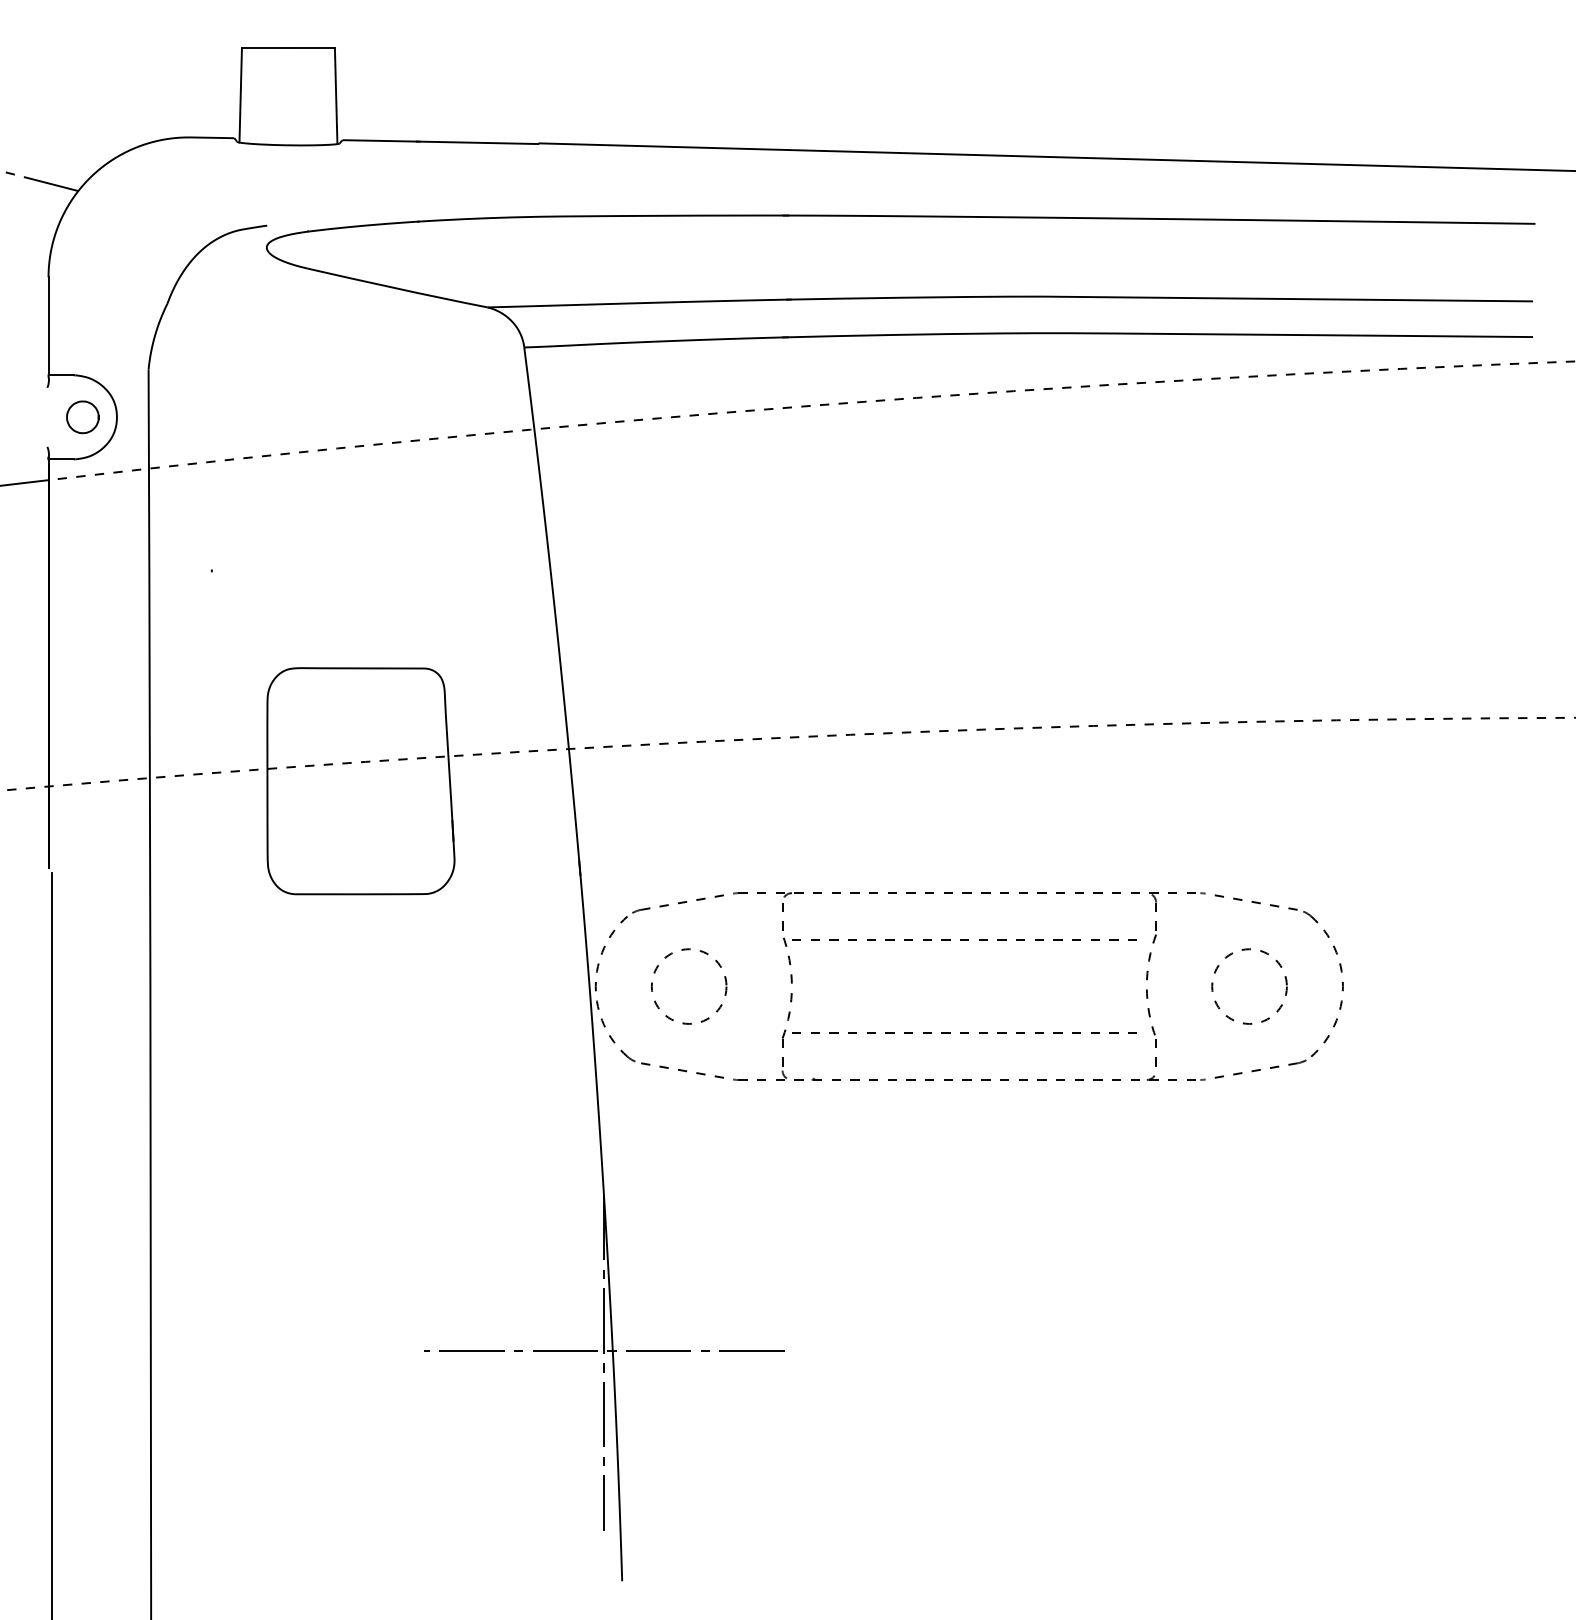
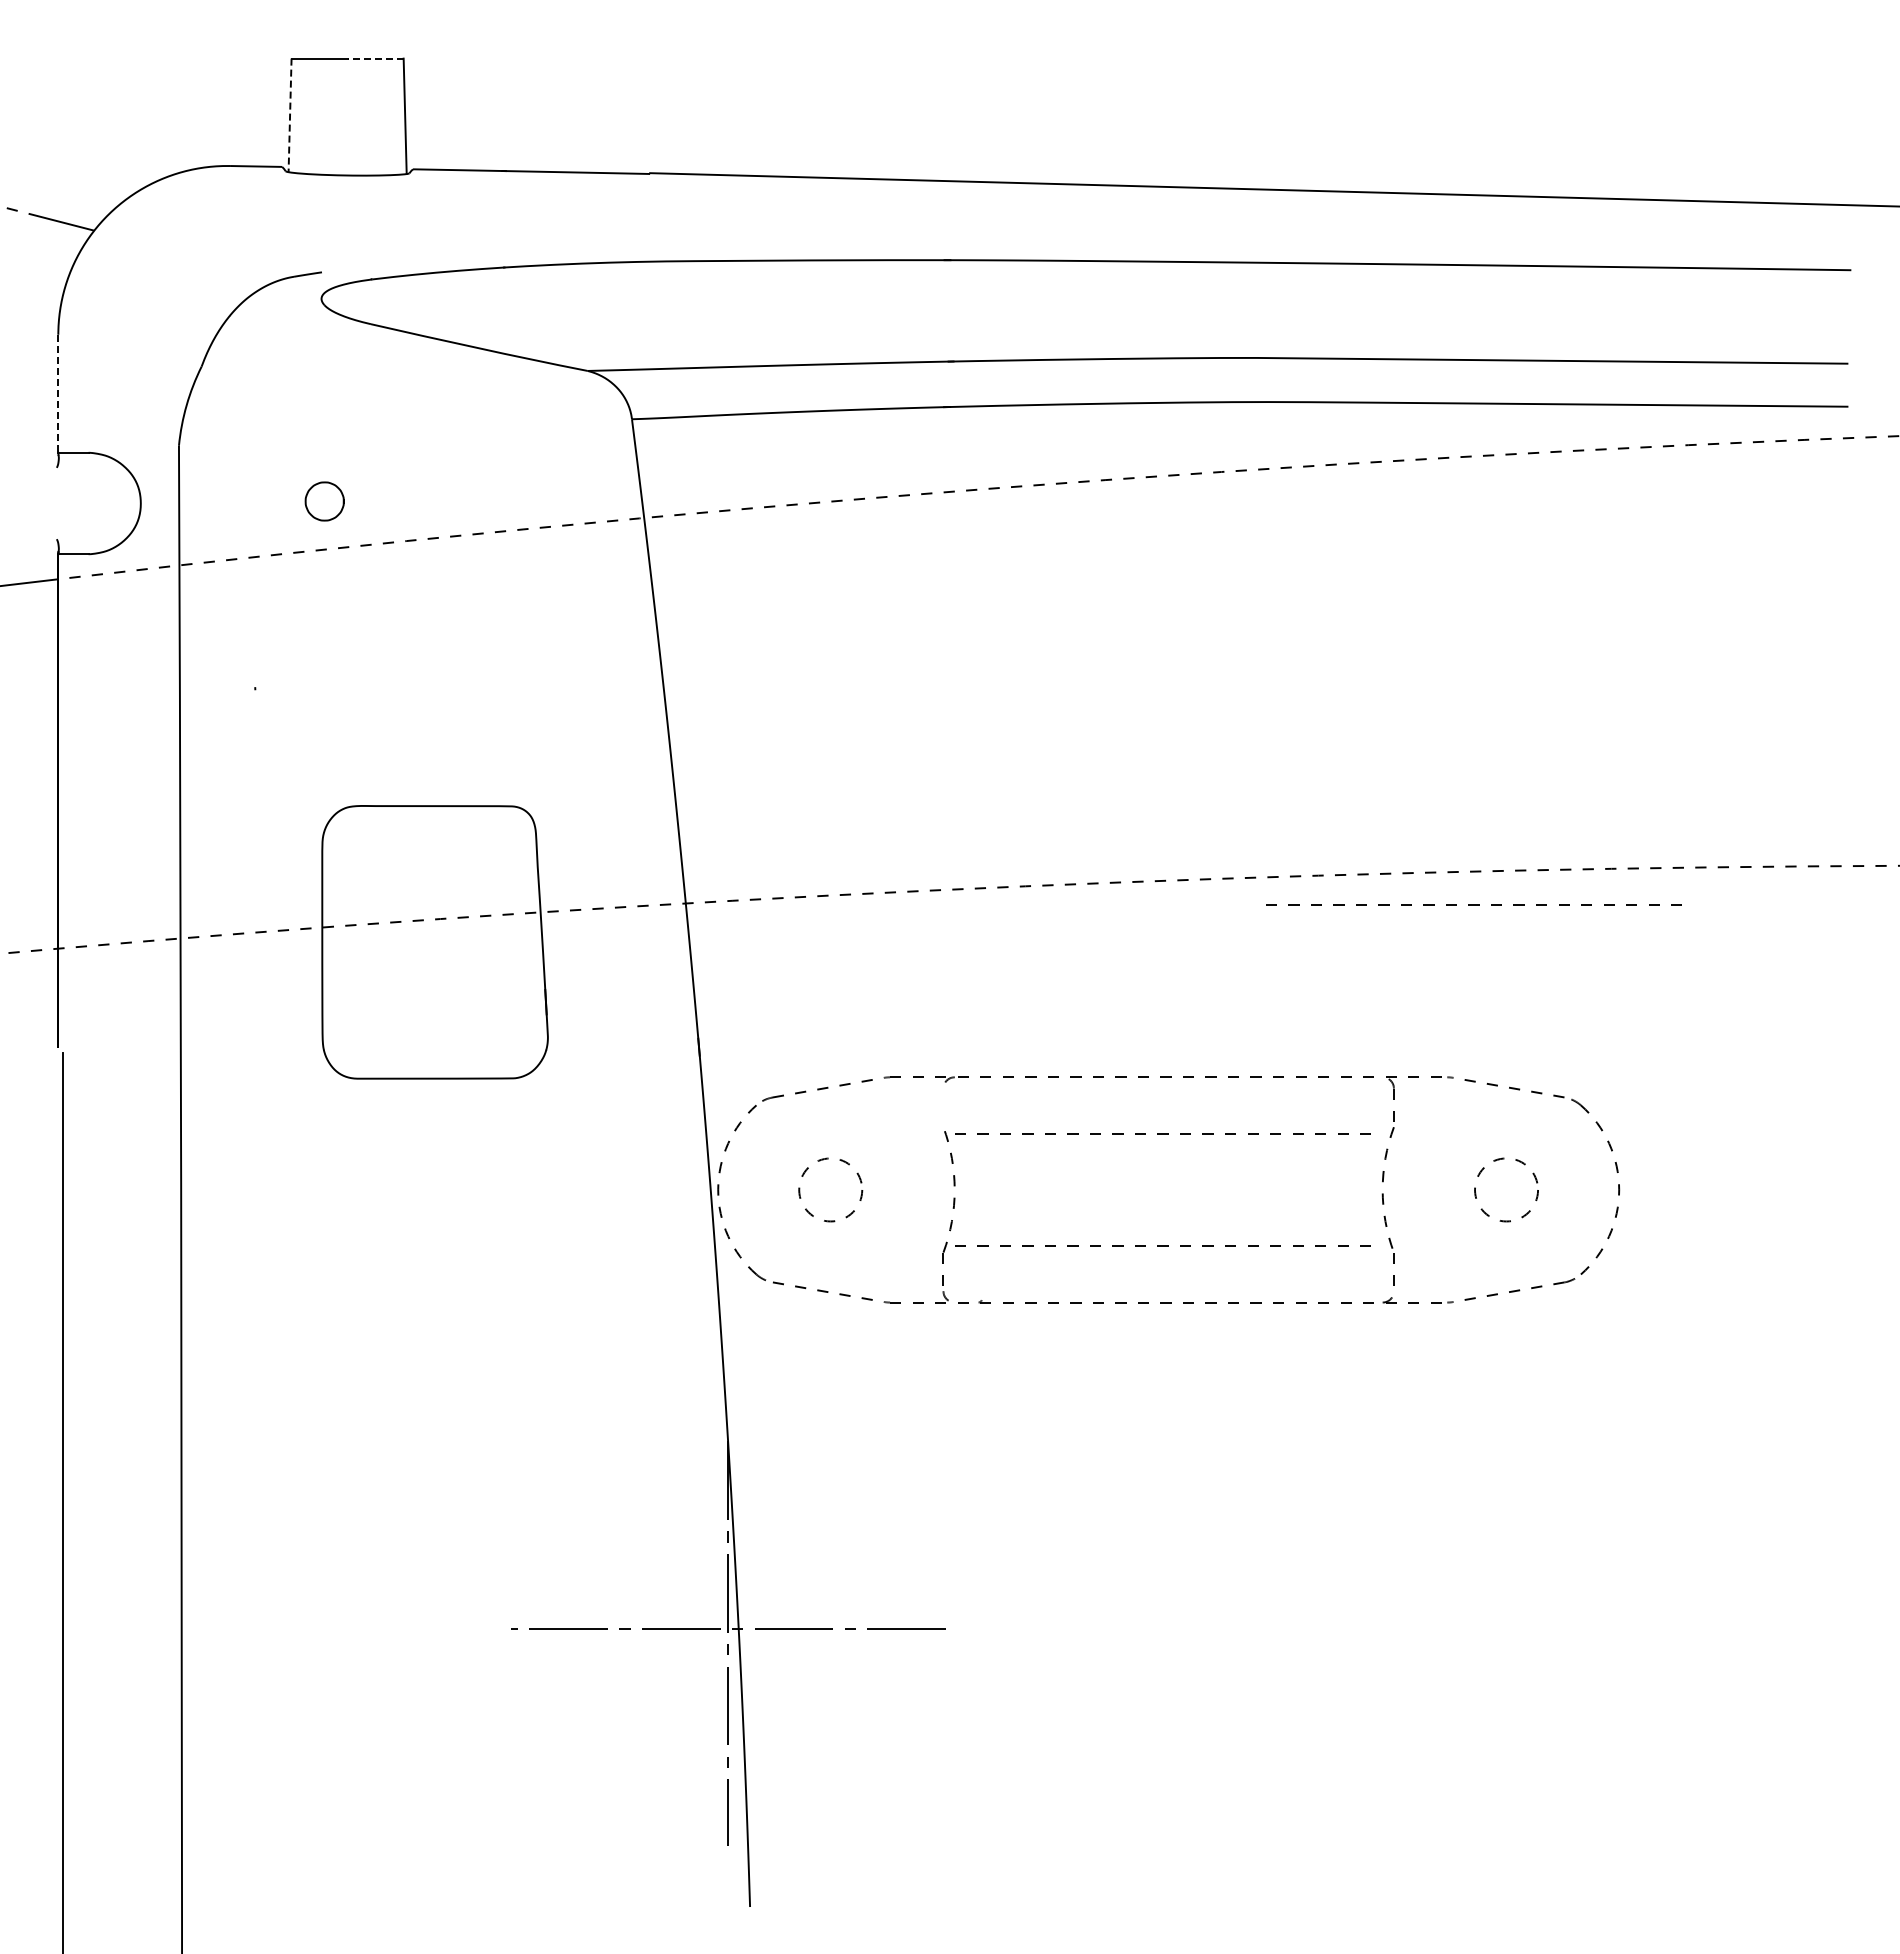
line: (311, 48) -> (375, 58), solid -> dashed
line: (241, 95) -> (290, 115), solid -> dashed
line: (48, 326) -> (58, 394), solid -> dashed
curve: (72, 406) -> (312, 488), moved
line: (1222, 749) -> (1473, 904), added
line: (781, 911) -> (942, 1099), removed
circle: (688, 986) -> (830, 1189), size x0.7
circle: (1249, 986) -> (1506, 1189), size x0.7

